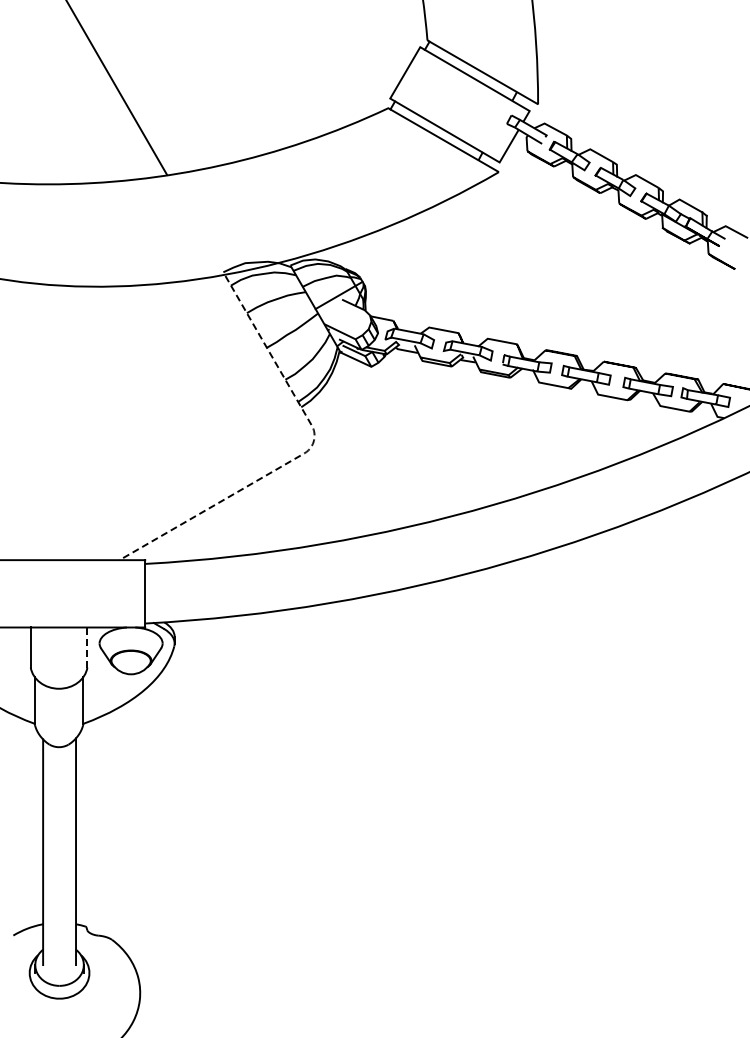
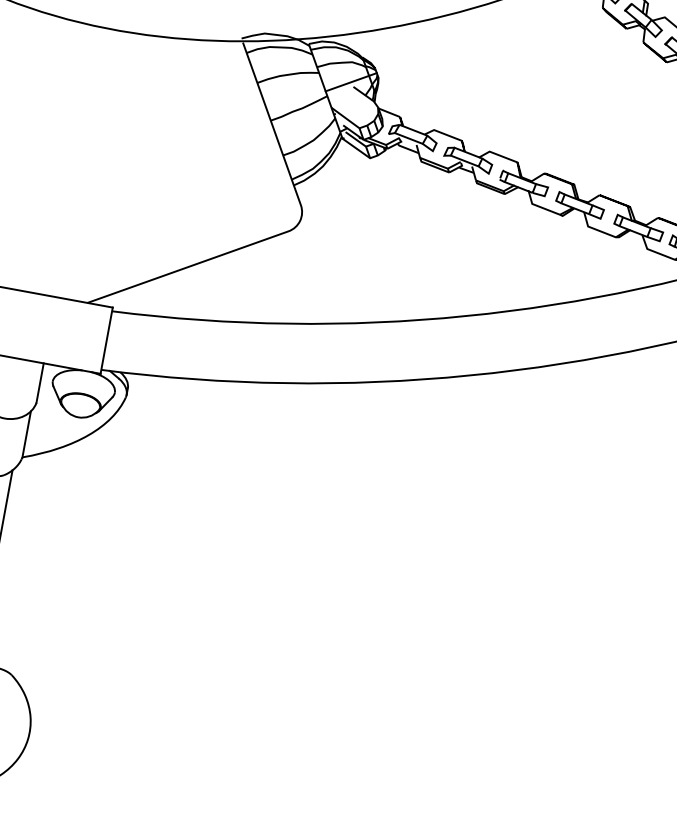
line: (305, 452) -> (289, 230), dashed -> solid
line: (87, 648) -> (40, 384), dashed -> solid

